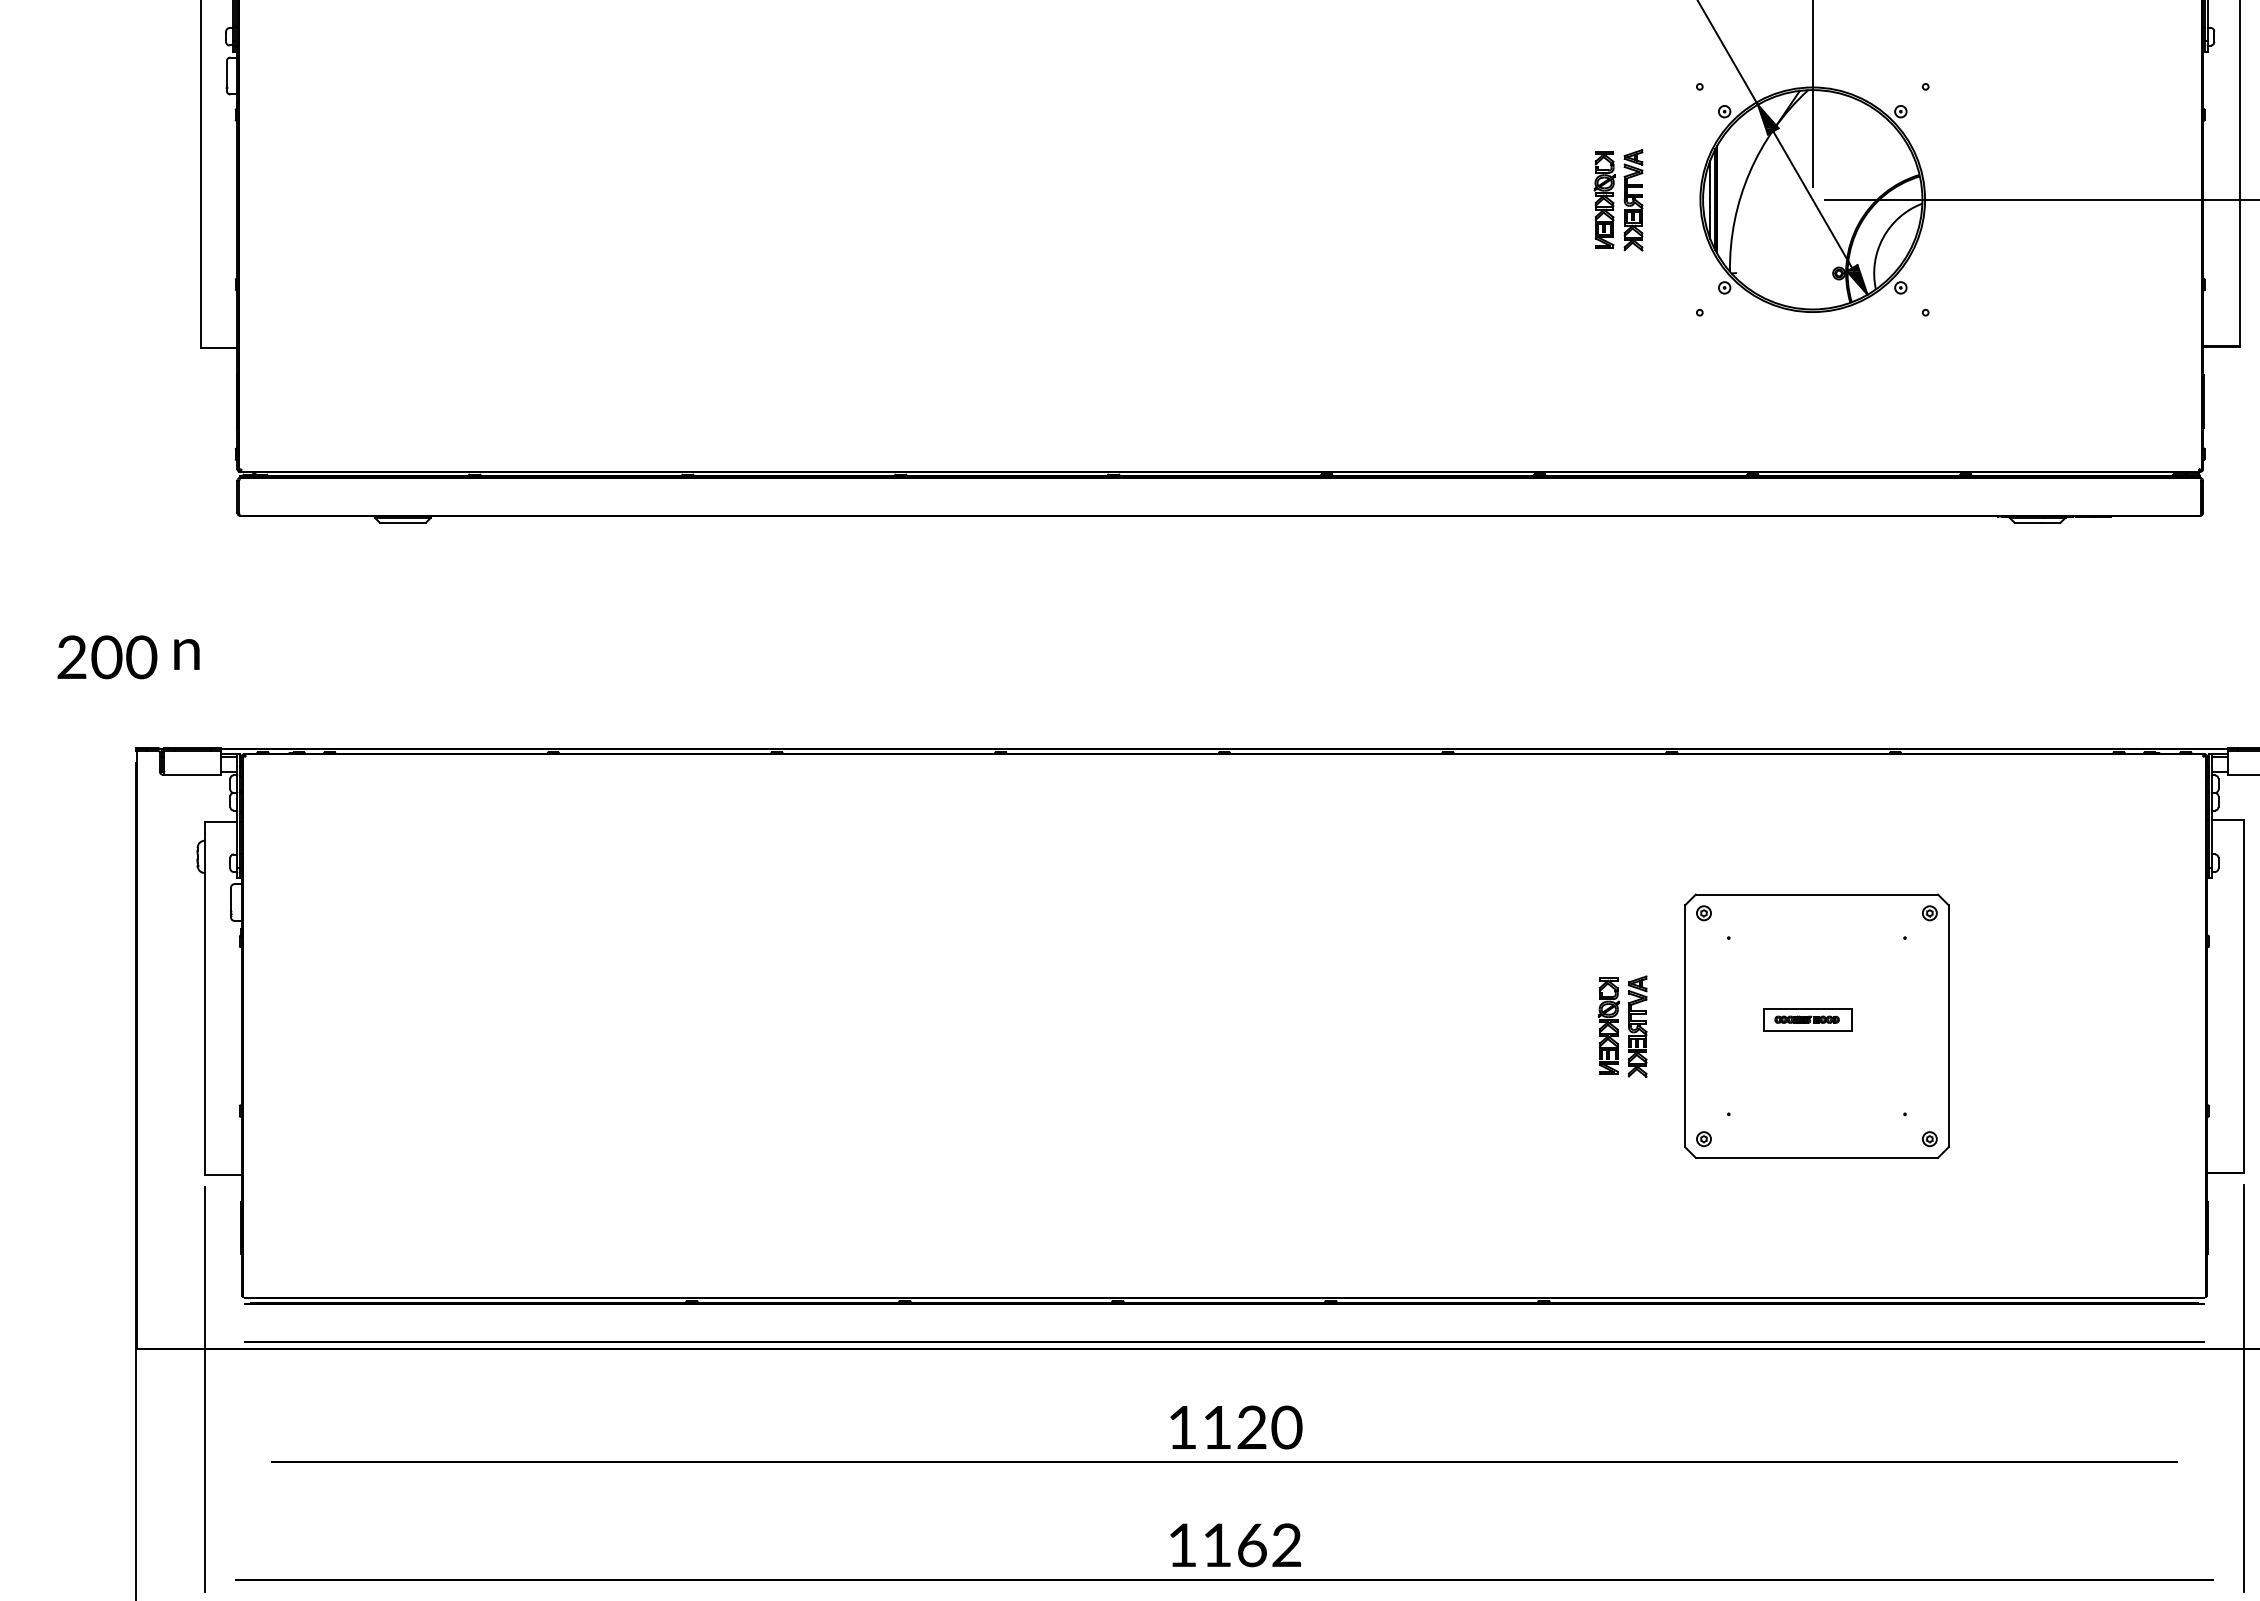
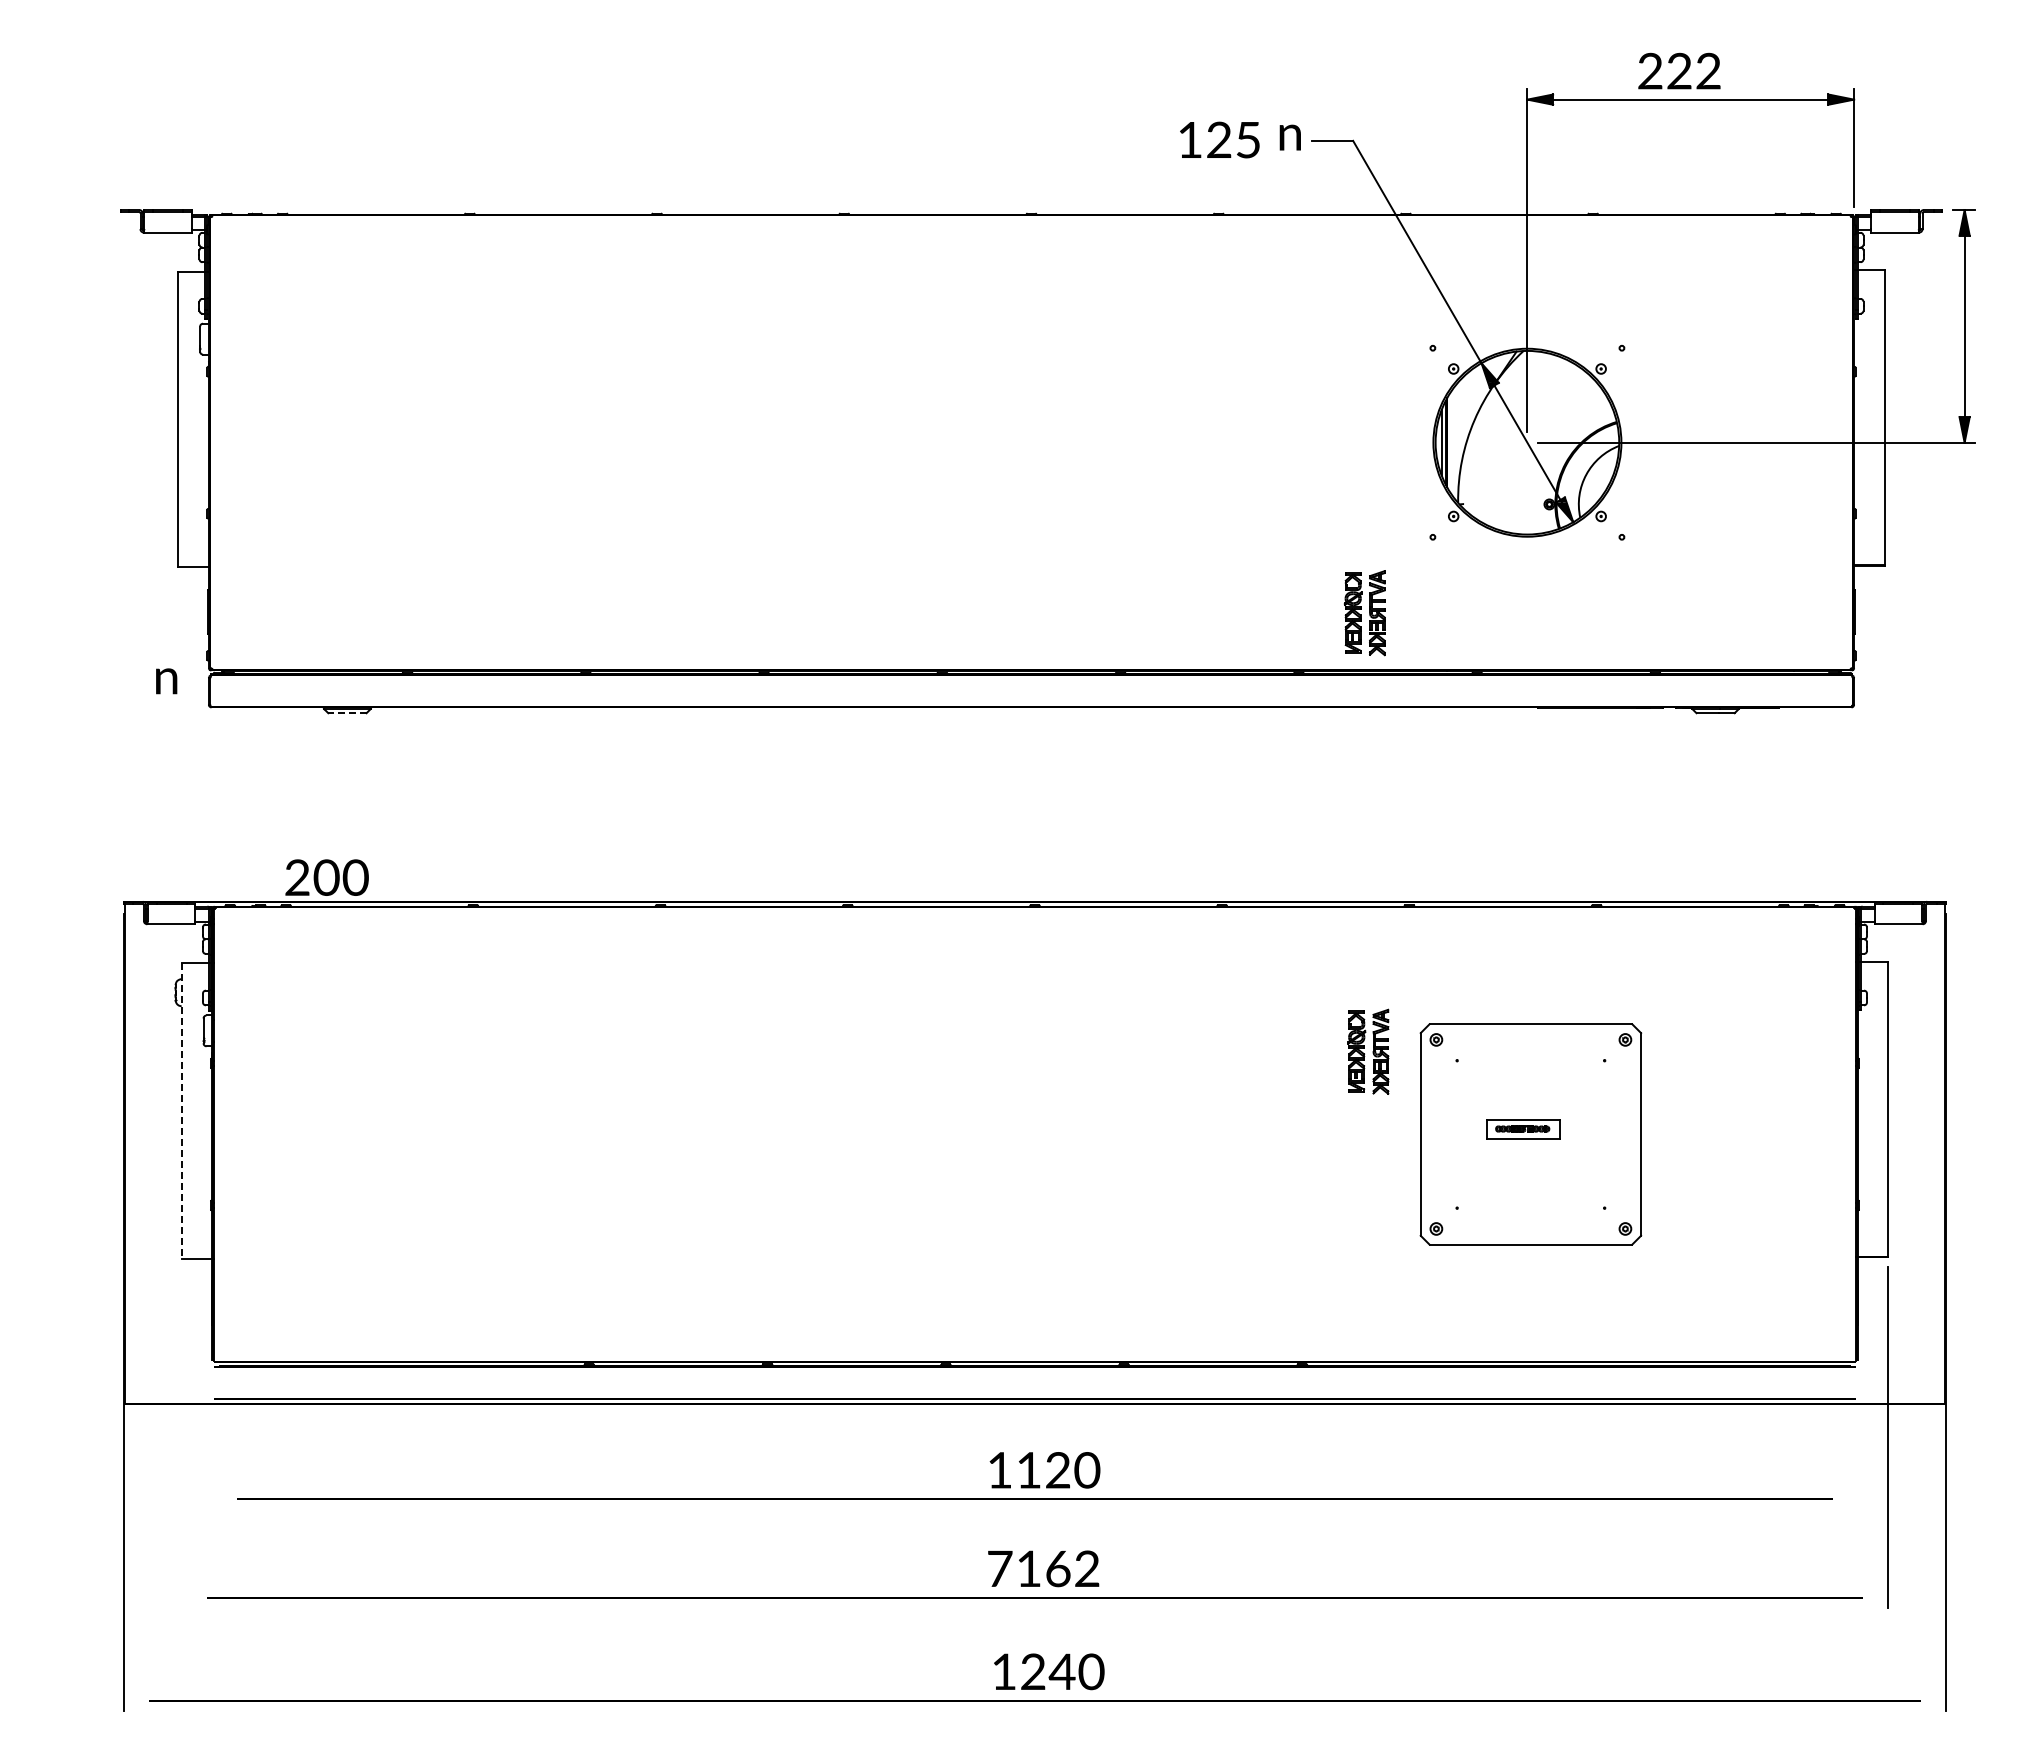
part: (1618, 200) -> (1364, 613), moved
line: (401, 523) -> (346, 713), solid -> dashed
text: (186, 654) -> (166, 681), moved
text: (106, 657) -> (326, 877), moved
line: (204, 997) -> (181, 1110), solid -> dashed
part: (1622, 1026) -> (1368, 1051), moved
line: (204, 1389) -> (181, 1438), removed
text: (1183, 1544) -> (1000, 1568), 1162 -> 7162

